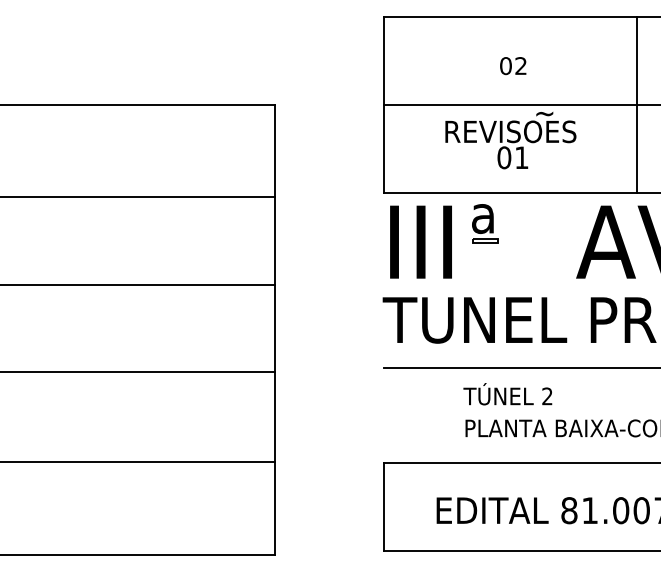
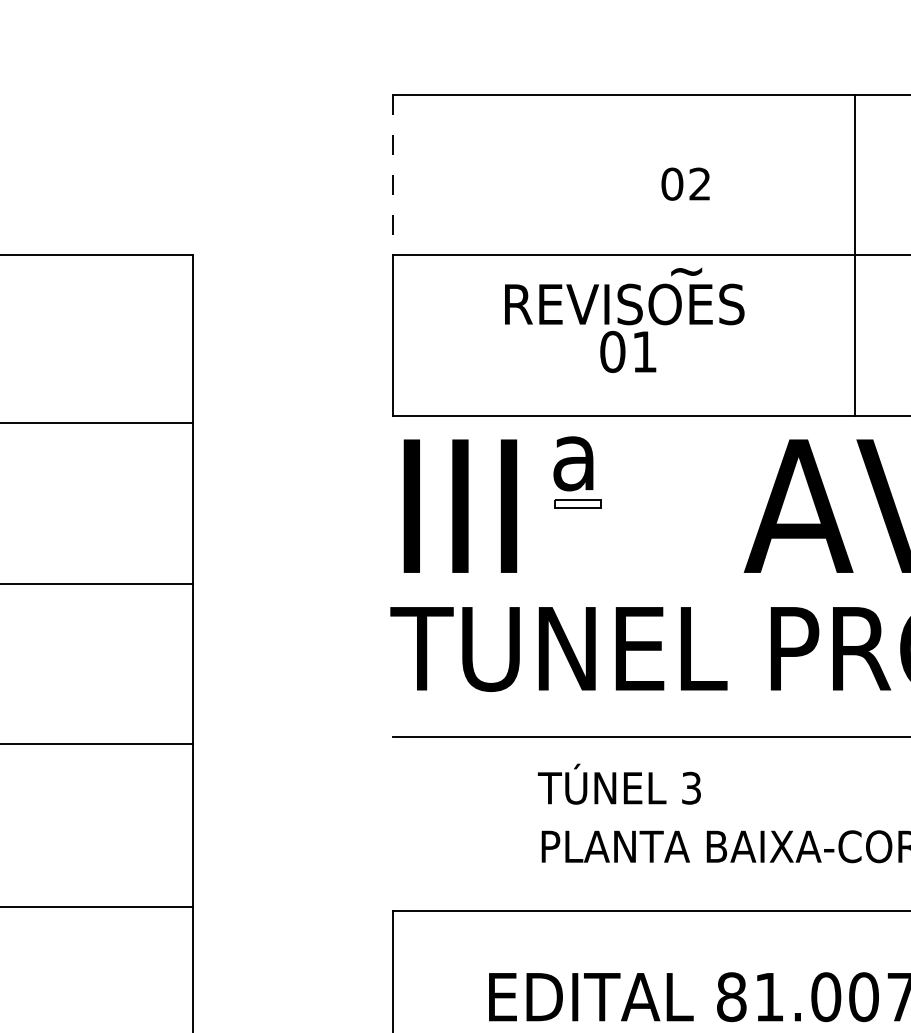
line: (384, 61) -> (393, 175), solid -> dashed
text: (513, 66) -> (686, 184), moved
text: (547, 396) -> (691, 788), 2 -> 3

